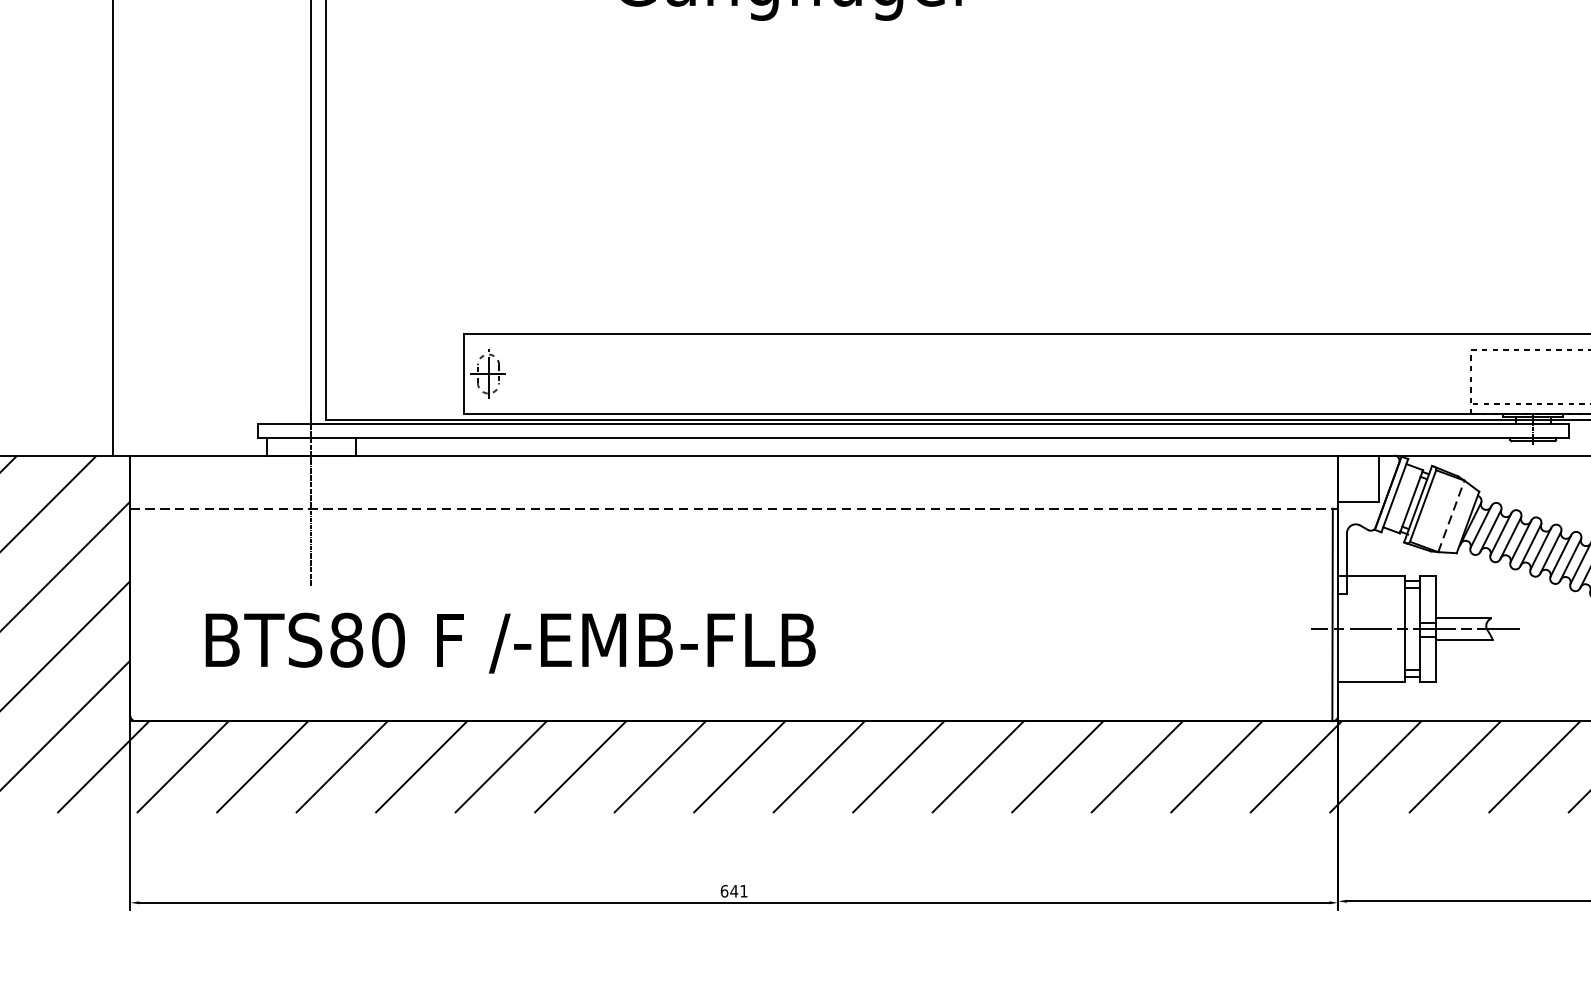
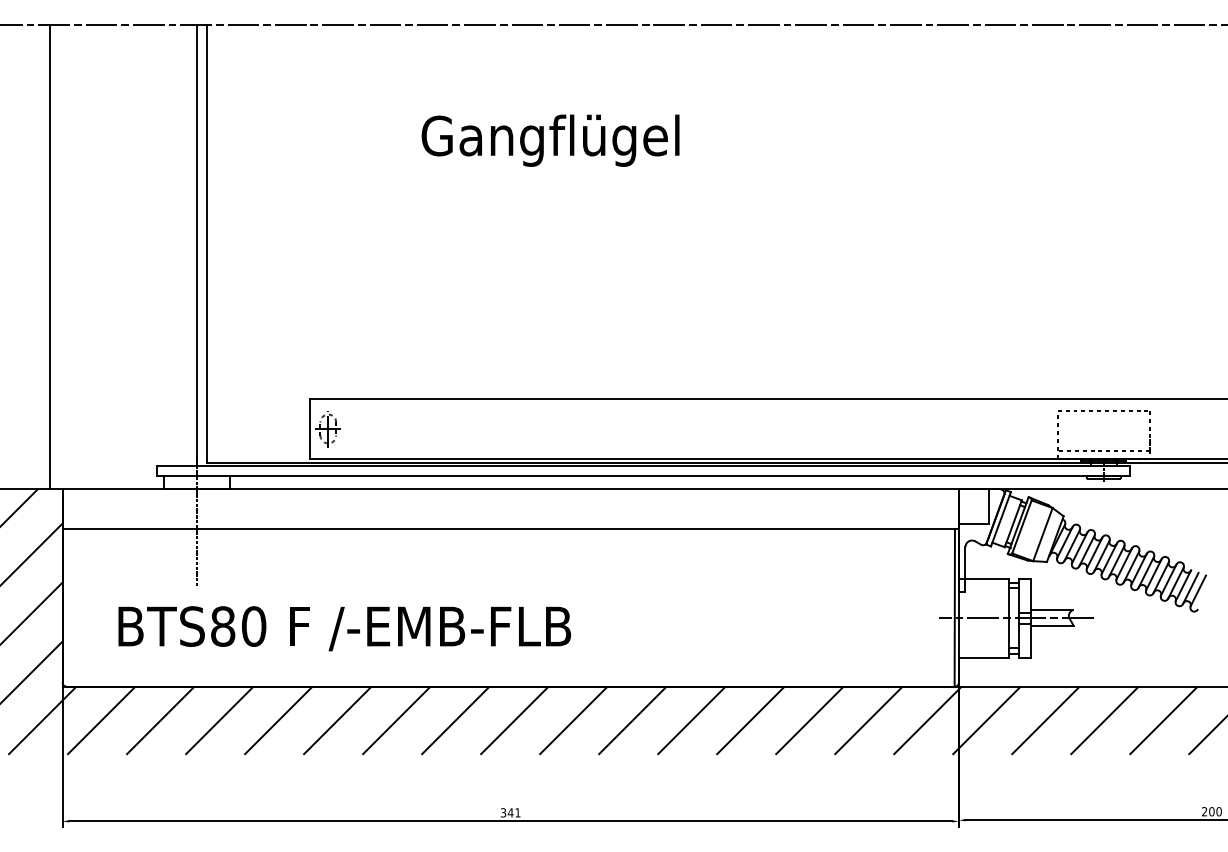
line: (735, 508) -> (511, 528), dashed -> solid
line: (1452, 516) -> (1043, 534), dashed -> solid
text: (724, 890) -> (503, 812), 641 -> 341

